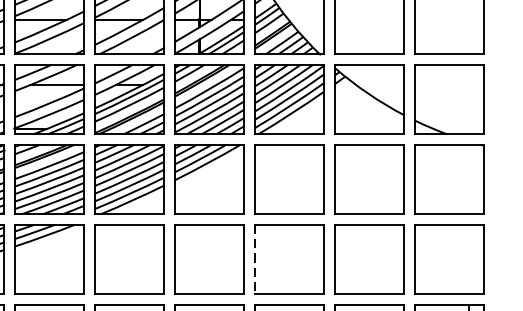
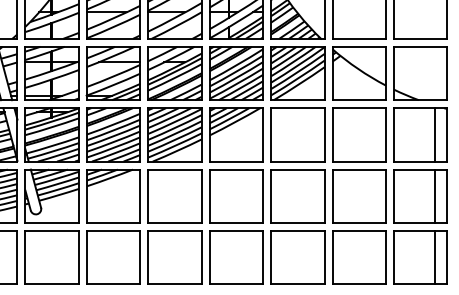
line: (468, 179) -> (435, 134), added
line: (255, 259) -> (271, 196), dashed -> solid
line: (468, 259) -> (435, 196), added

